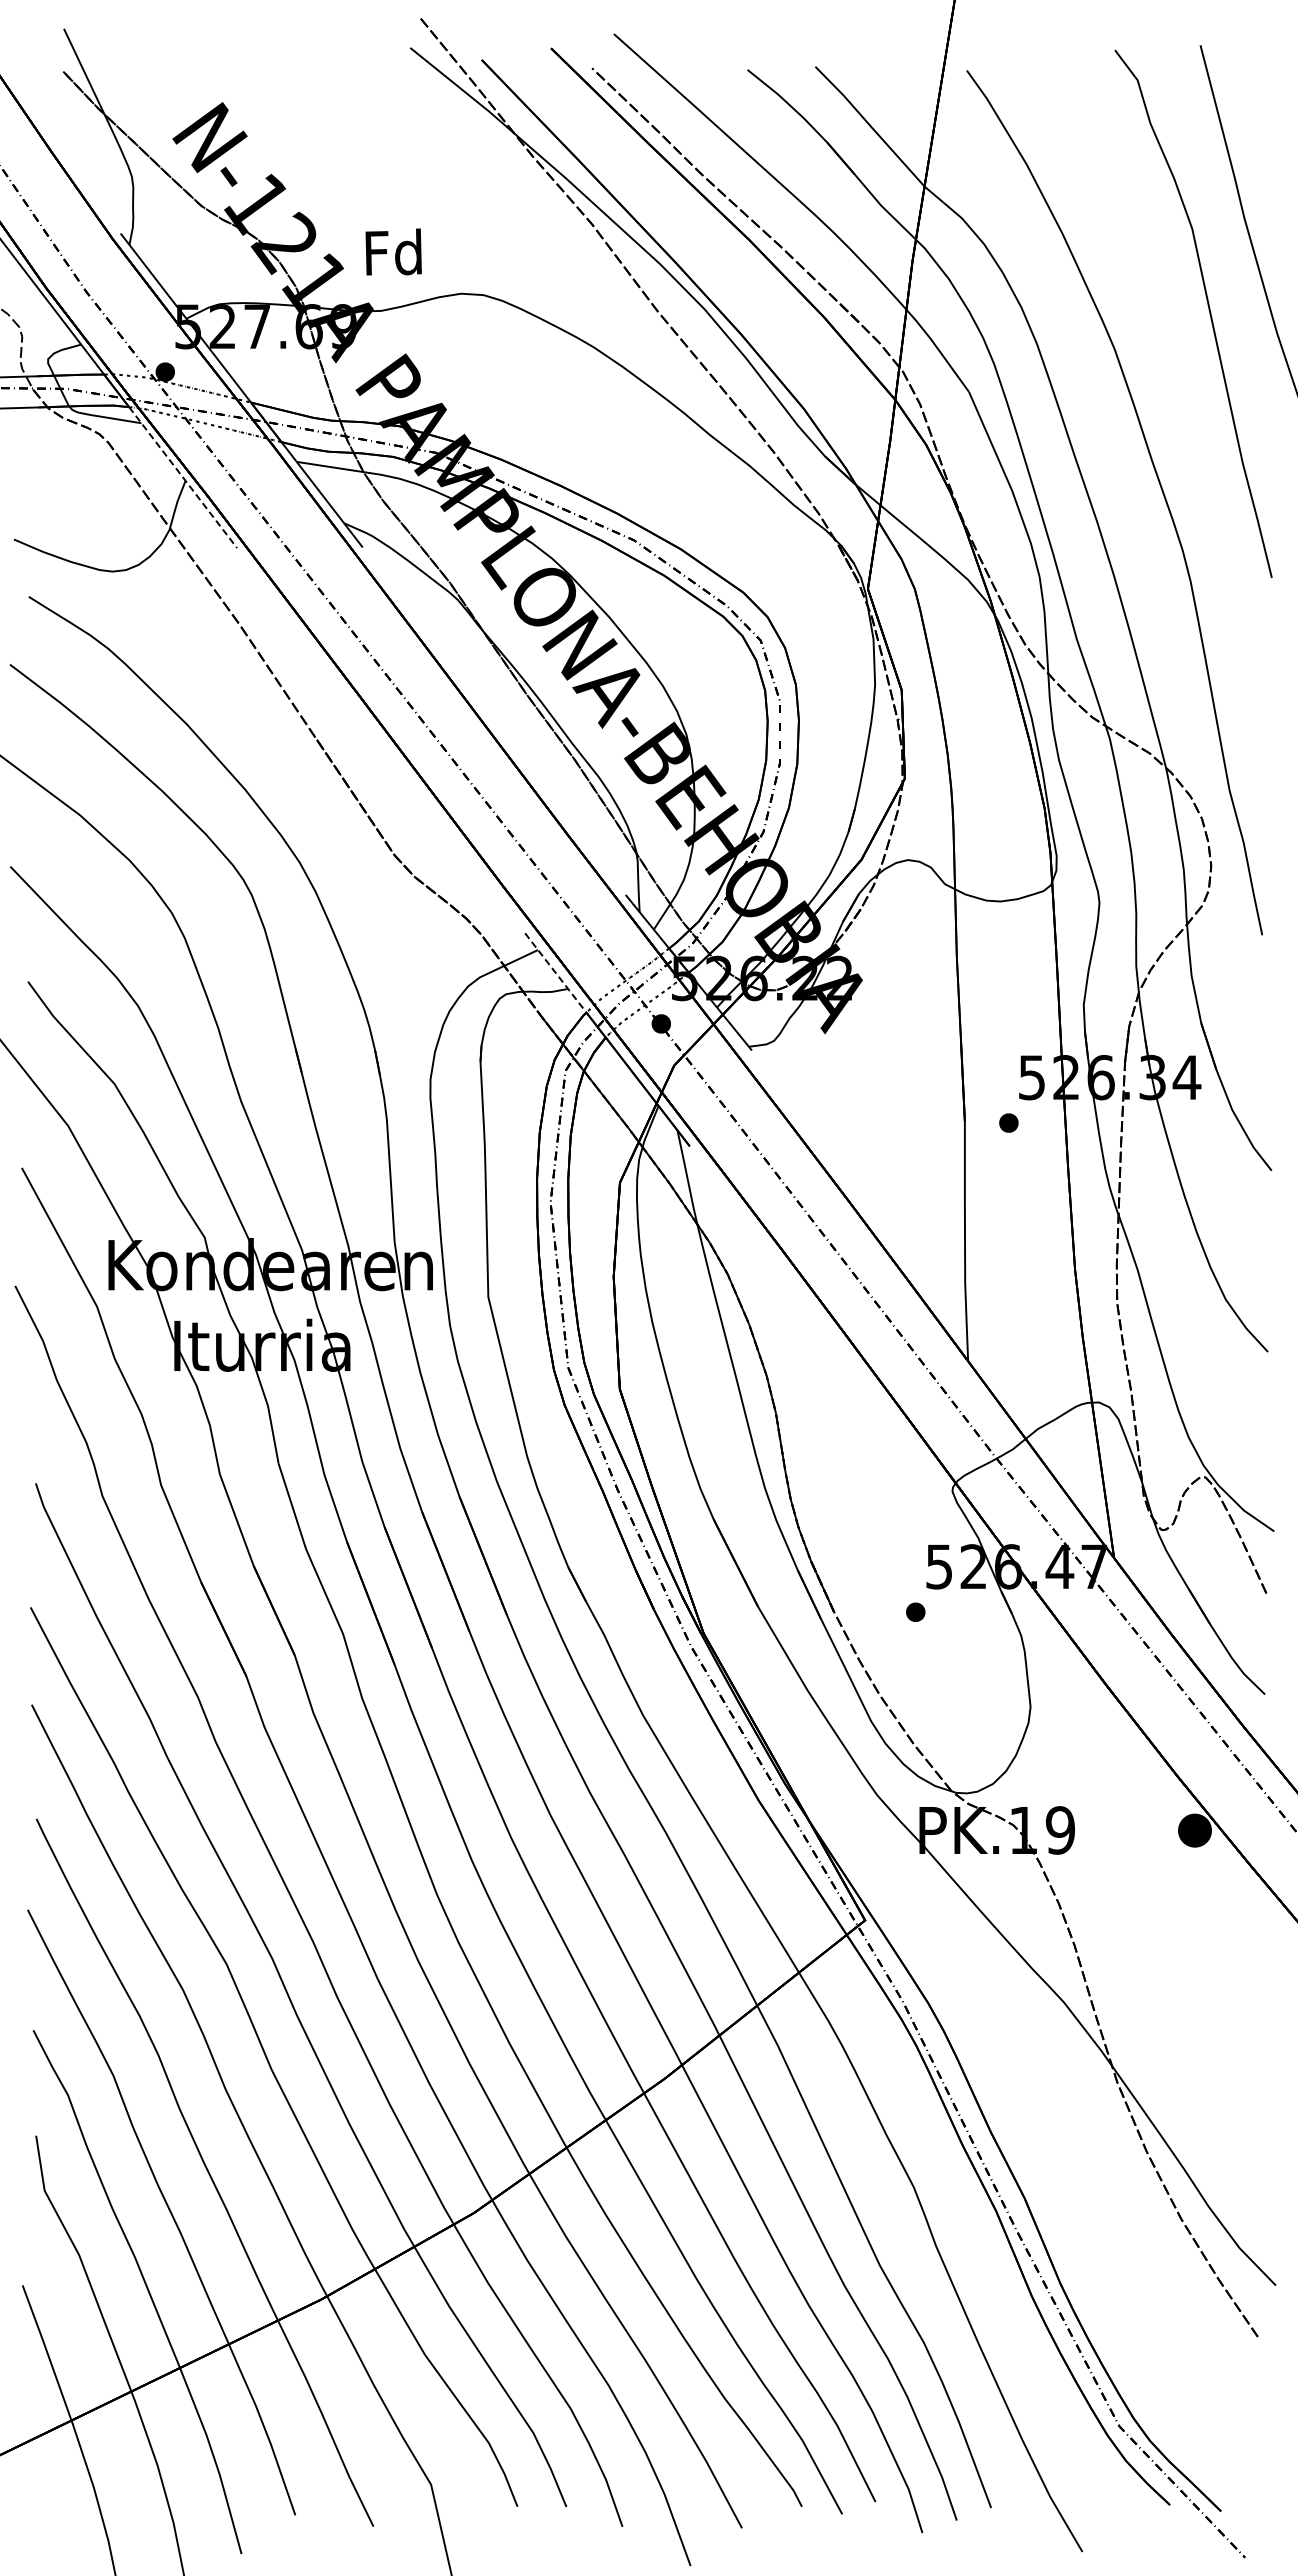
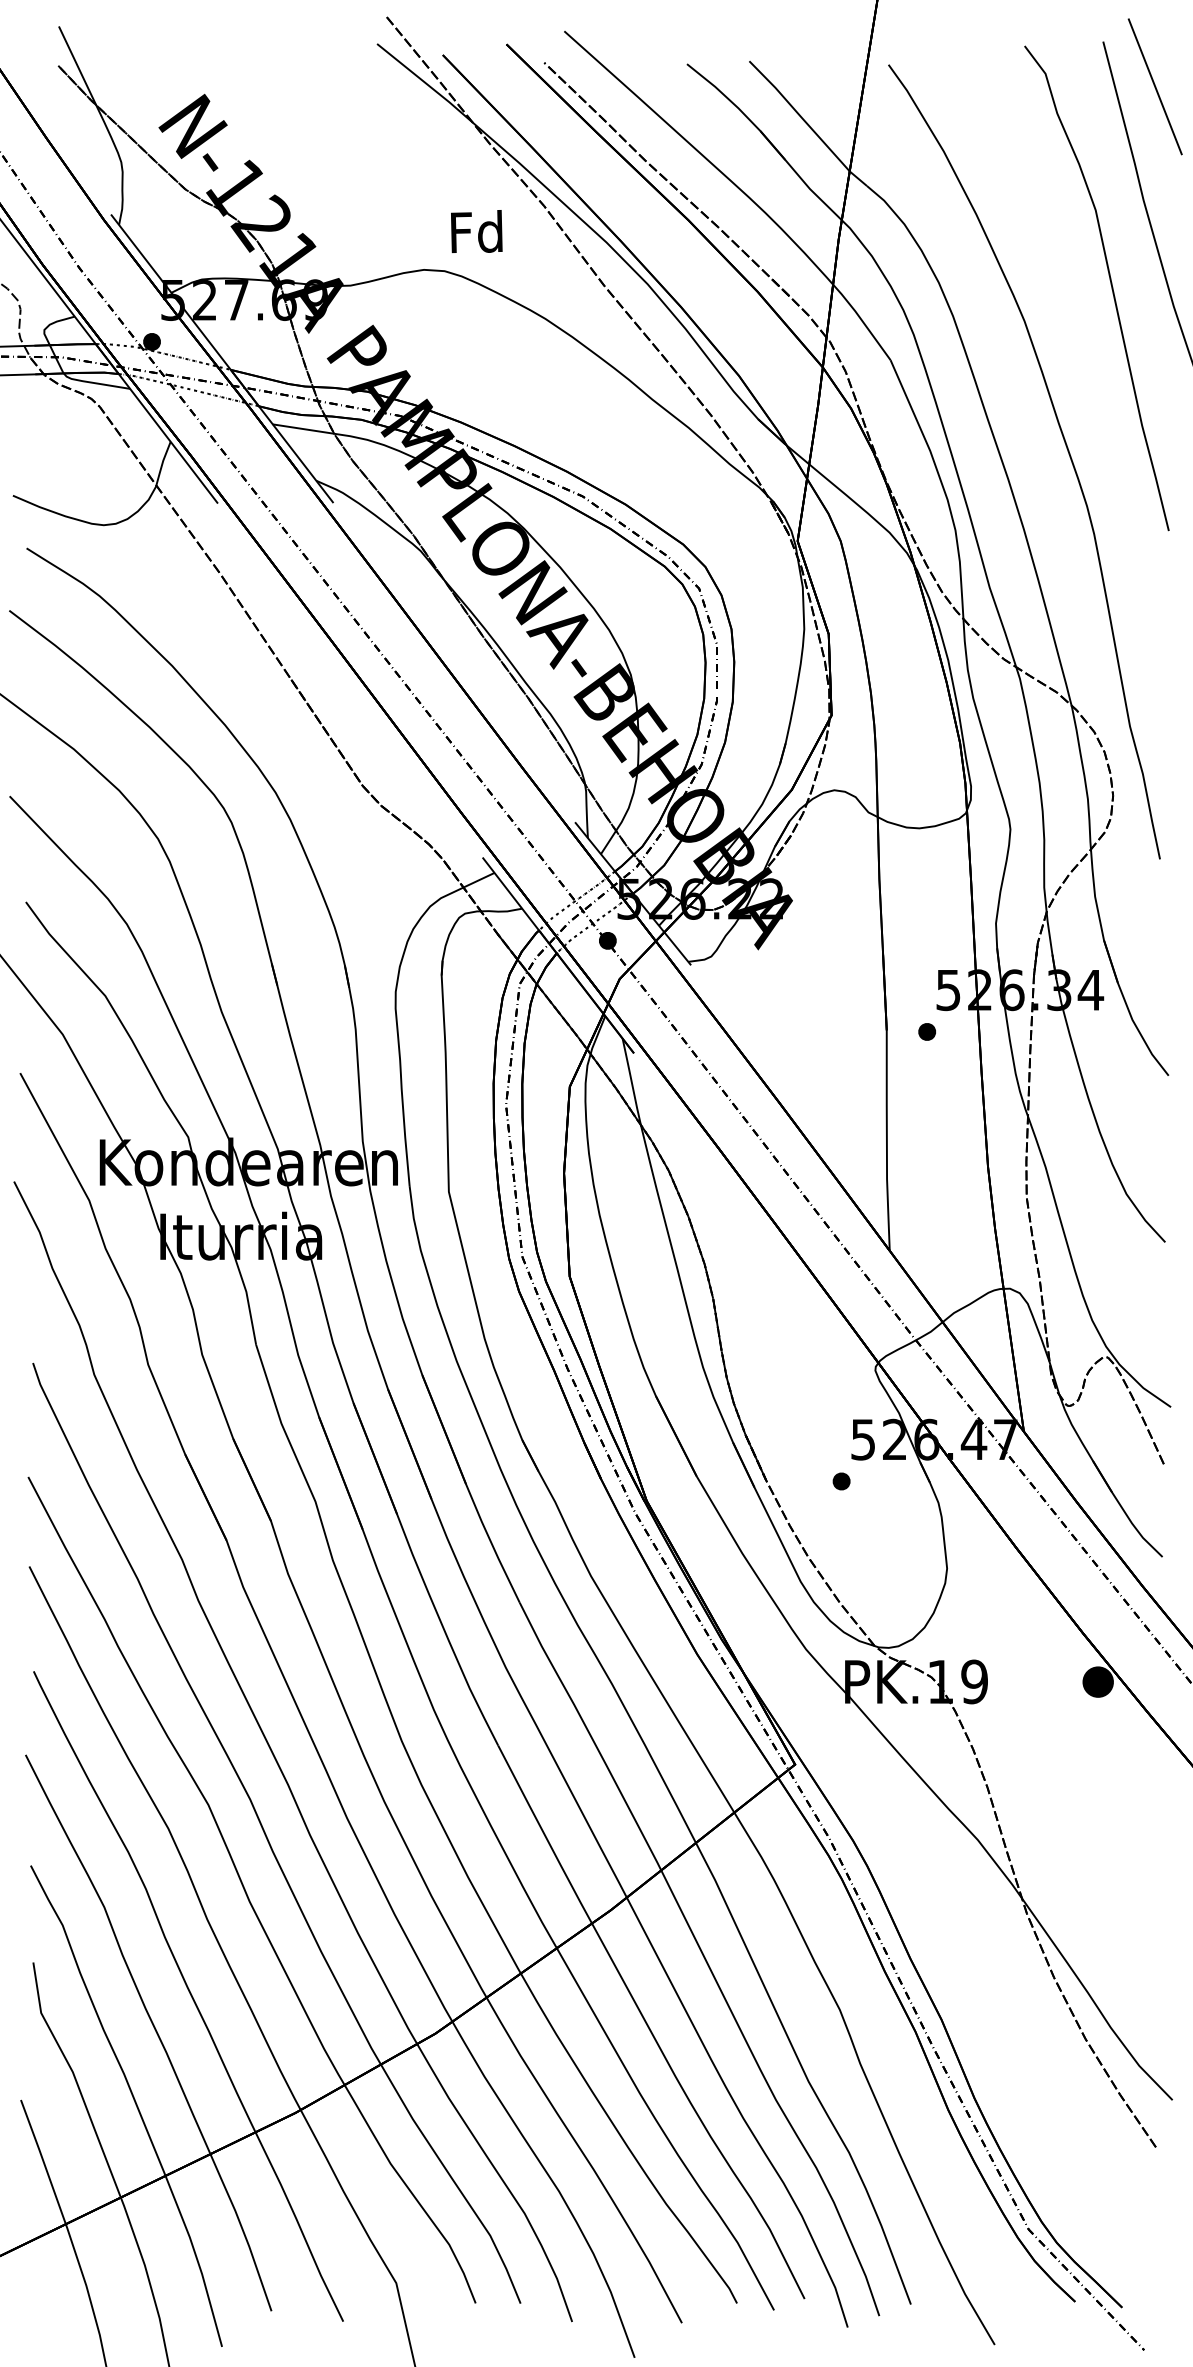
line: (1256, 94) -> (1154, 86), added
text: (393, 251) -> (476, 231), moved
line: (183, 477) -> (168, 438), dashed -> solid
line: (556, 973) -> (511, 894), dashed -> solid

